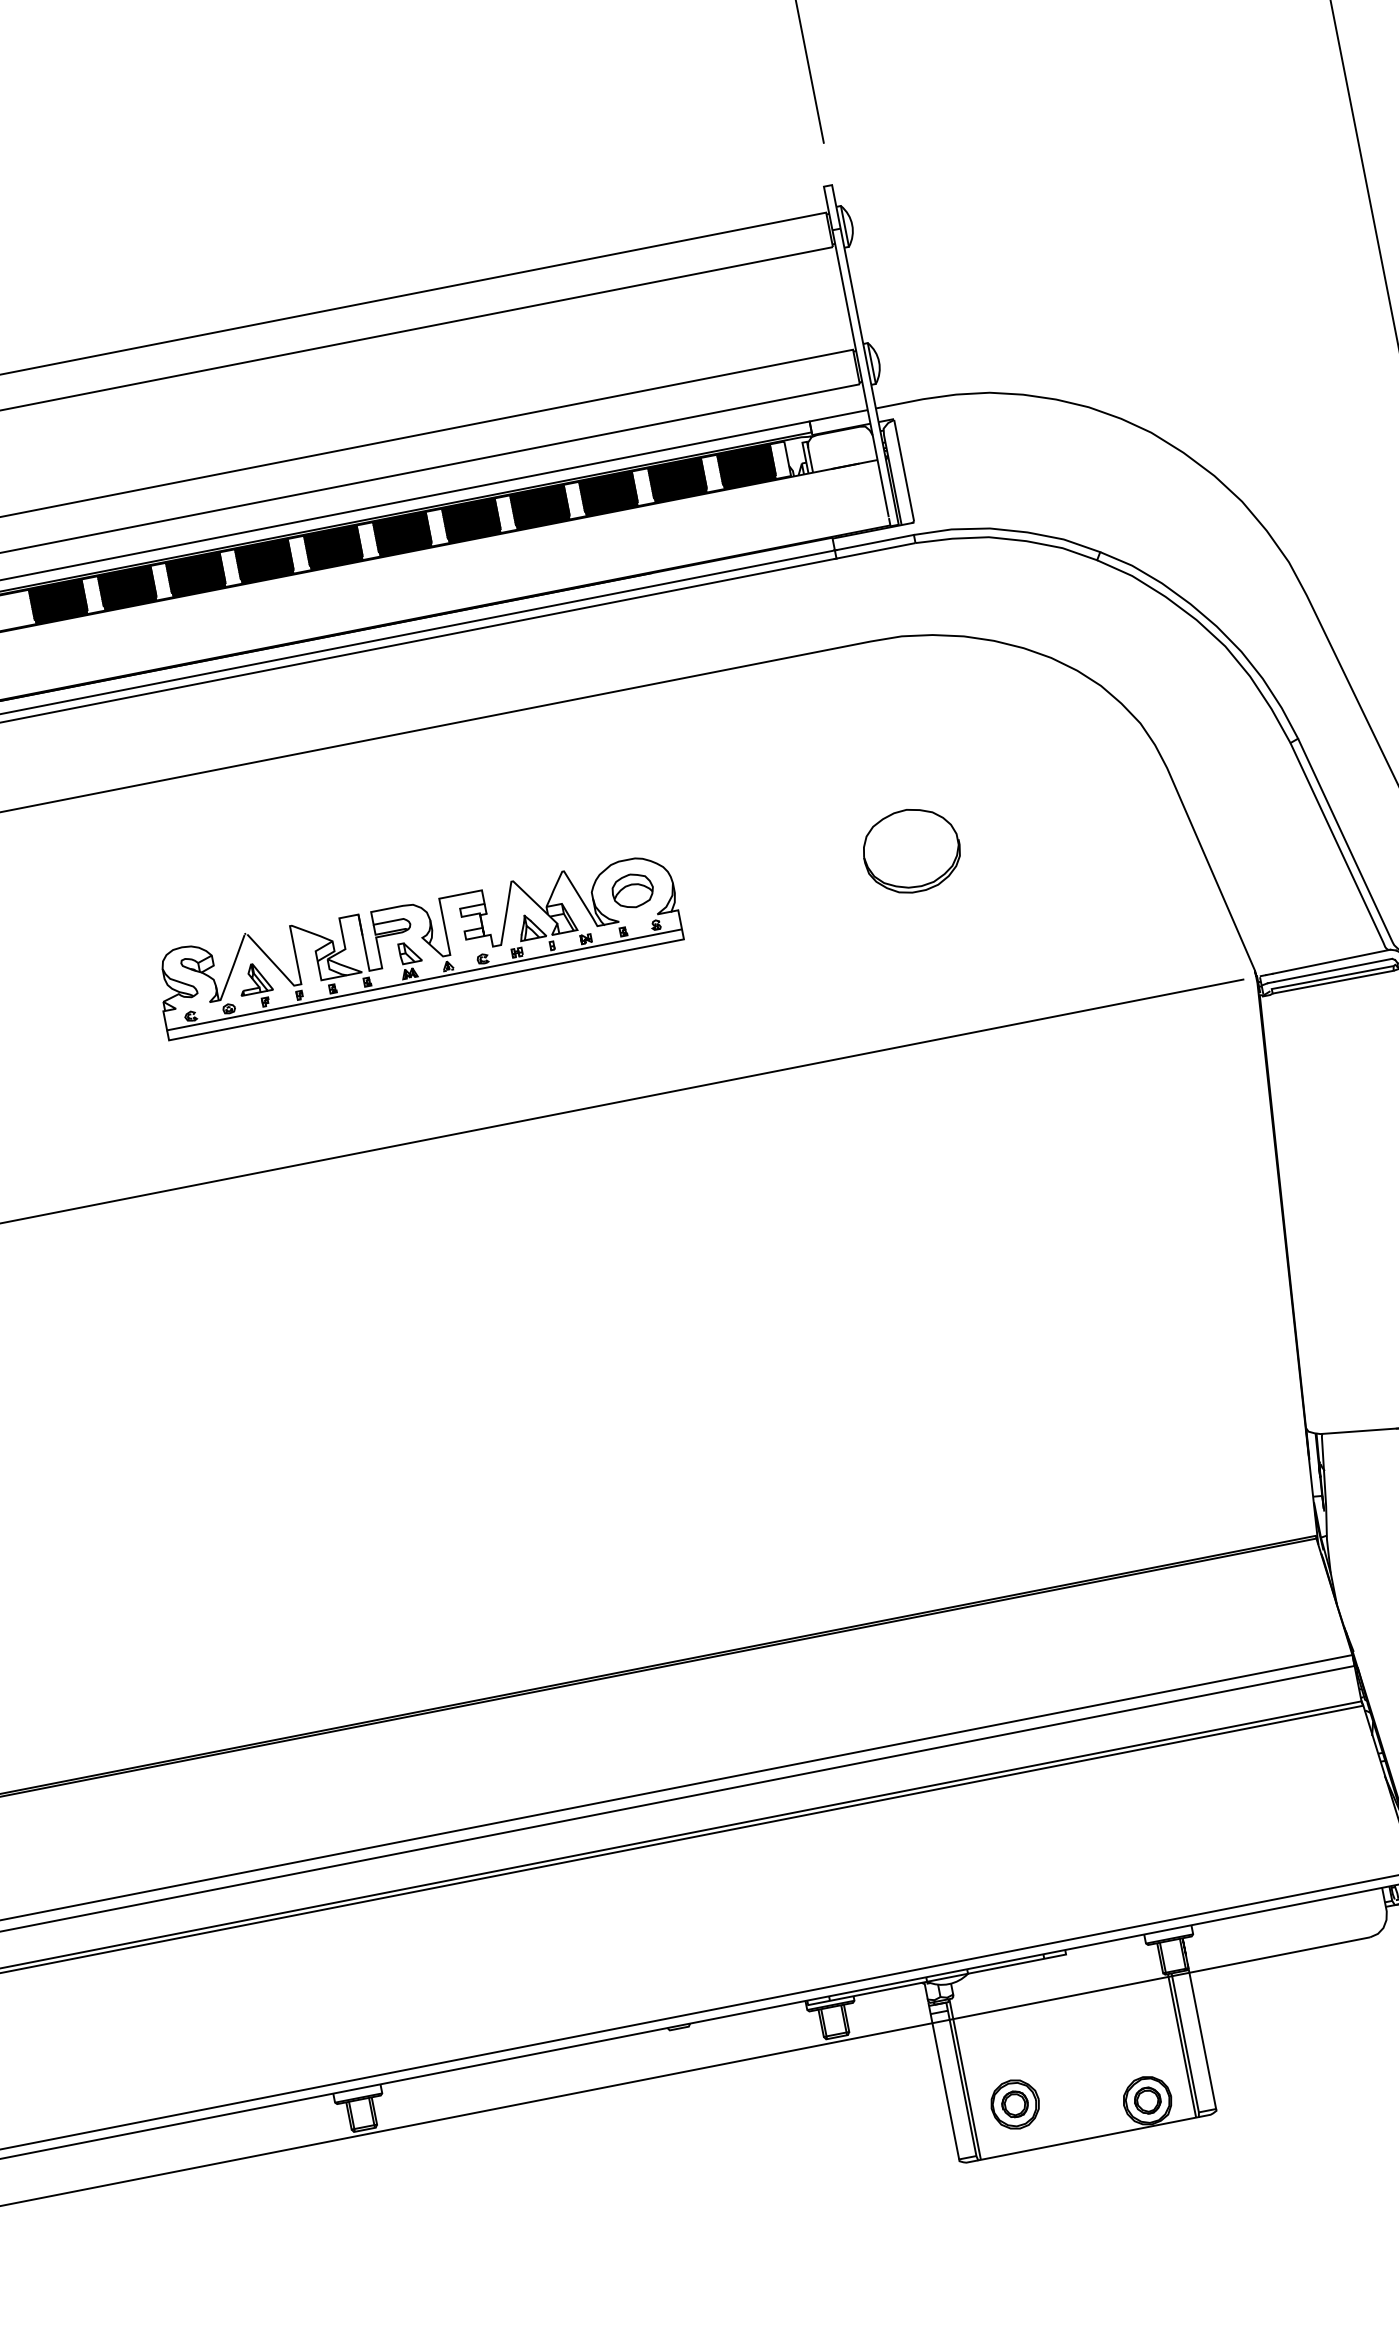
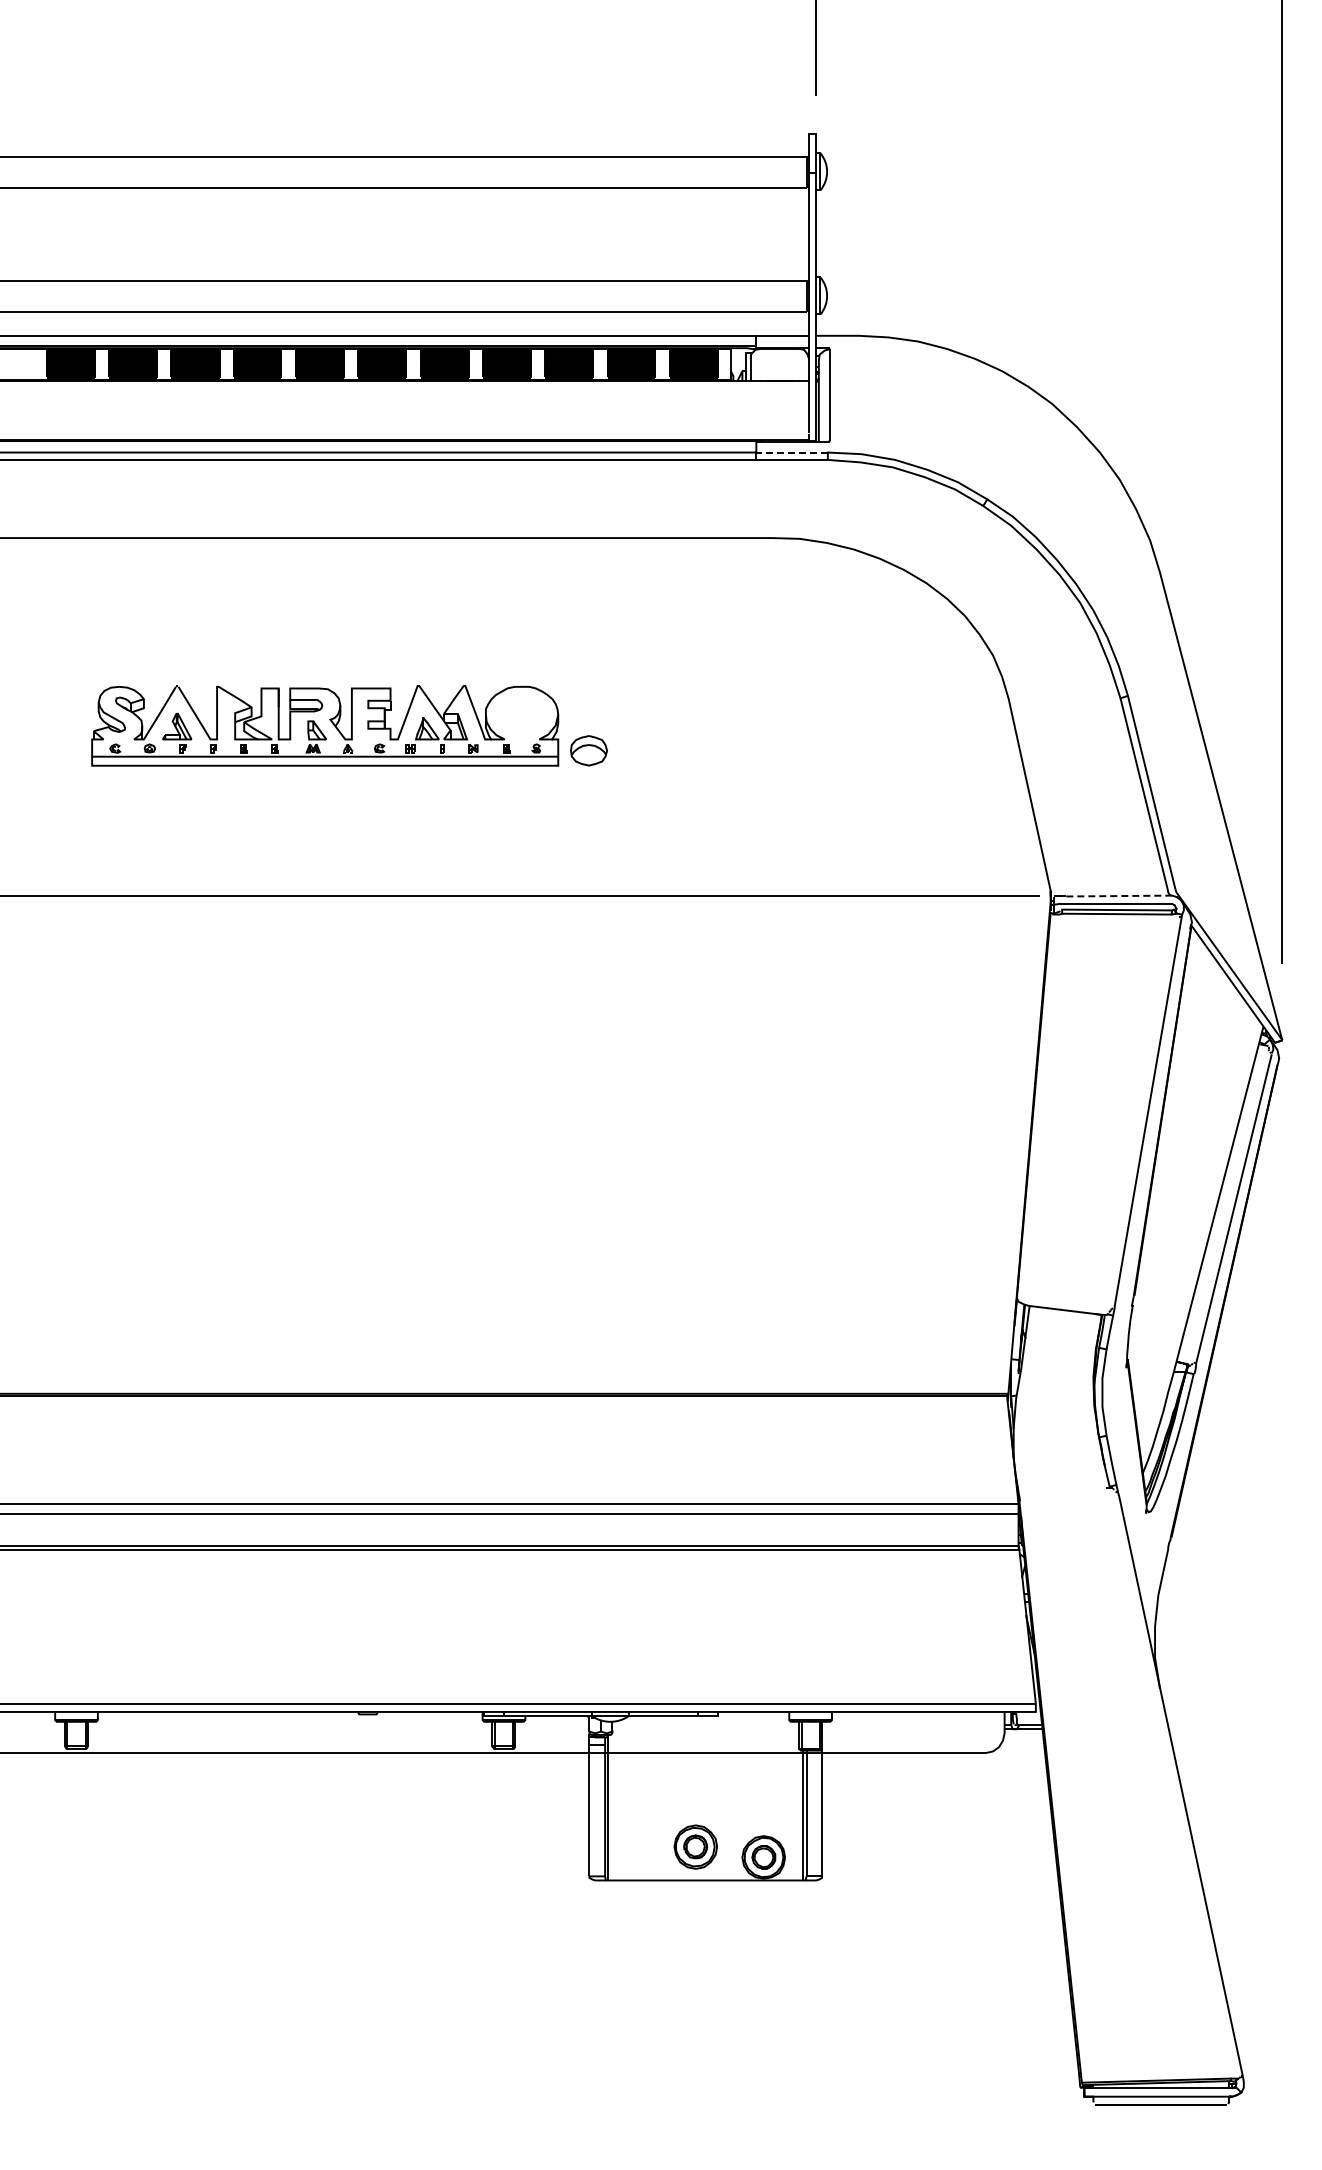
line: (874, 542) -> (792, 452), solid -> dashed
part: (911, 850) -> (771, 727), removed
part: (632, 890) -> (588, 750), moved
line: (1331, 962) -> (1118, 896), solid -> dashed
part: (1014, 2103) -> (695, 1846), moved

